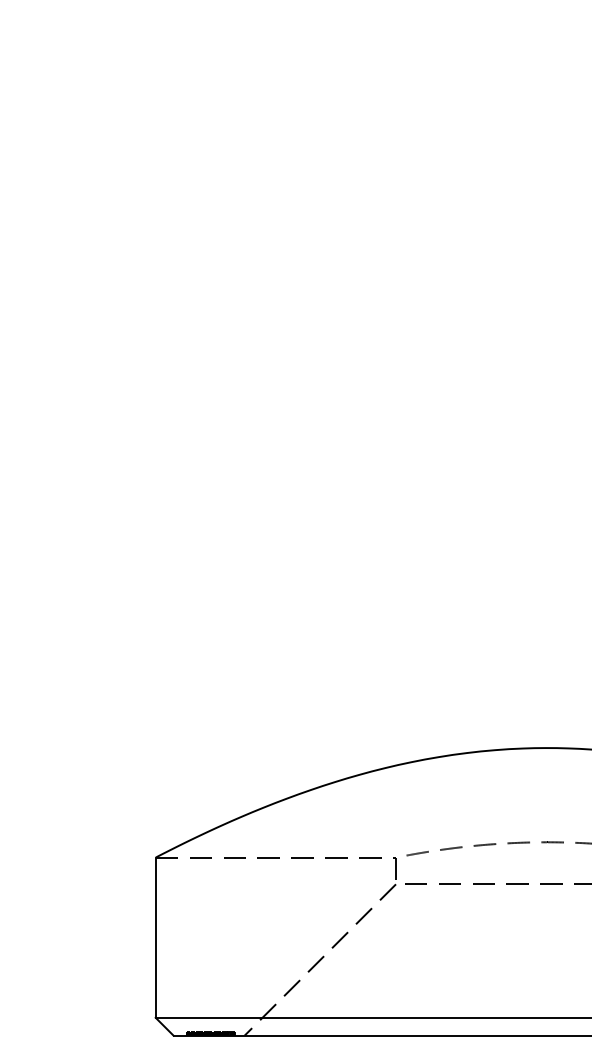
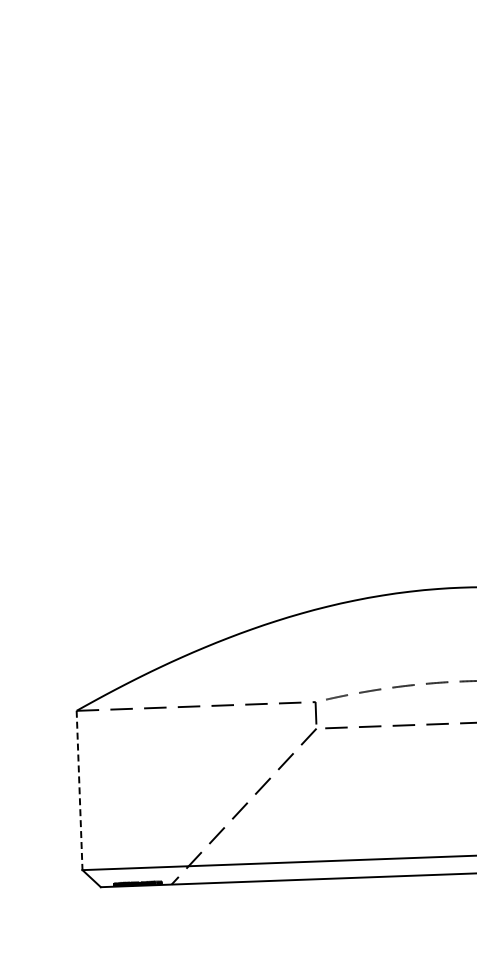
line: (155, 938) -> (79, 791), solid -> dashed

